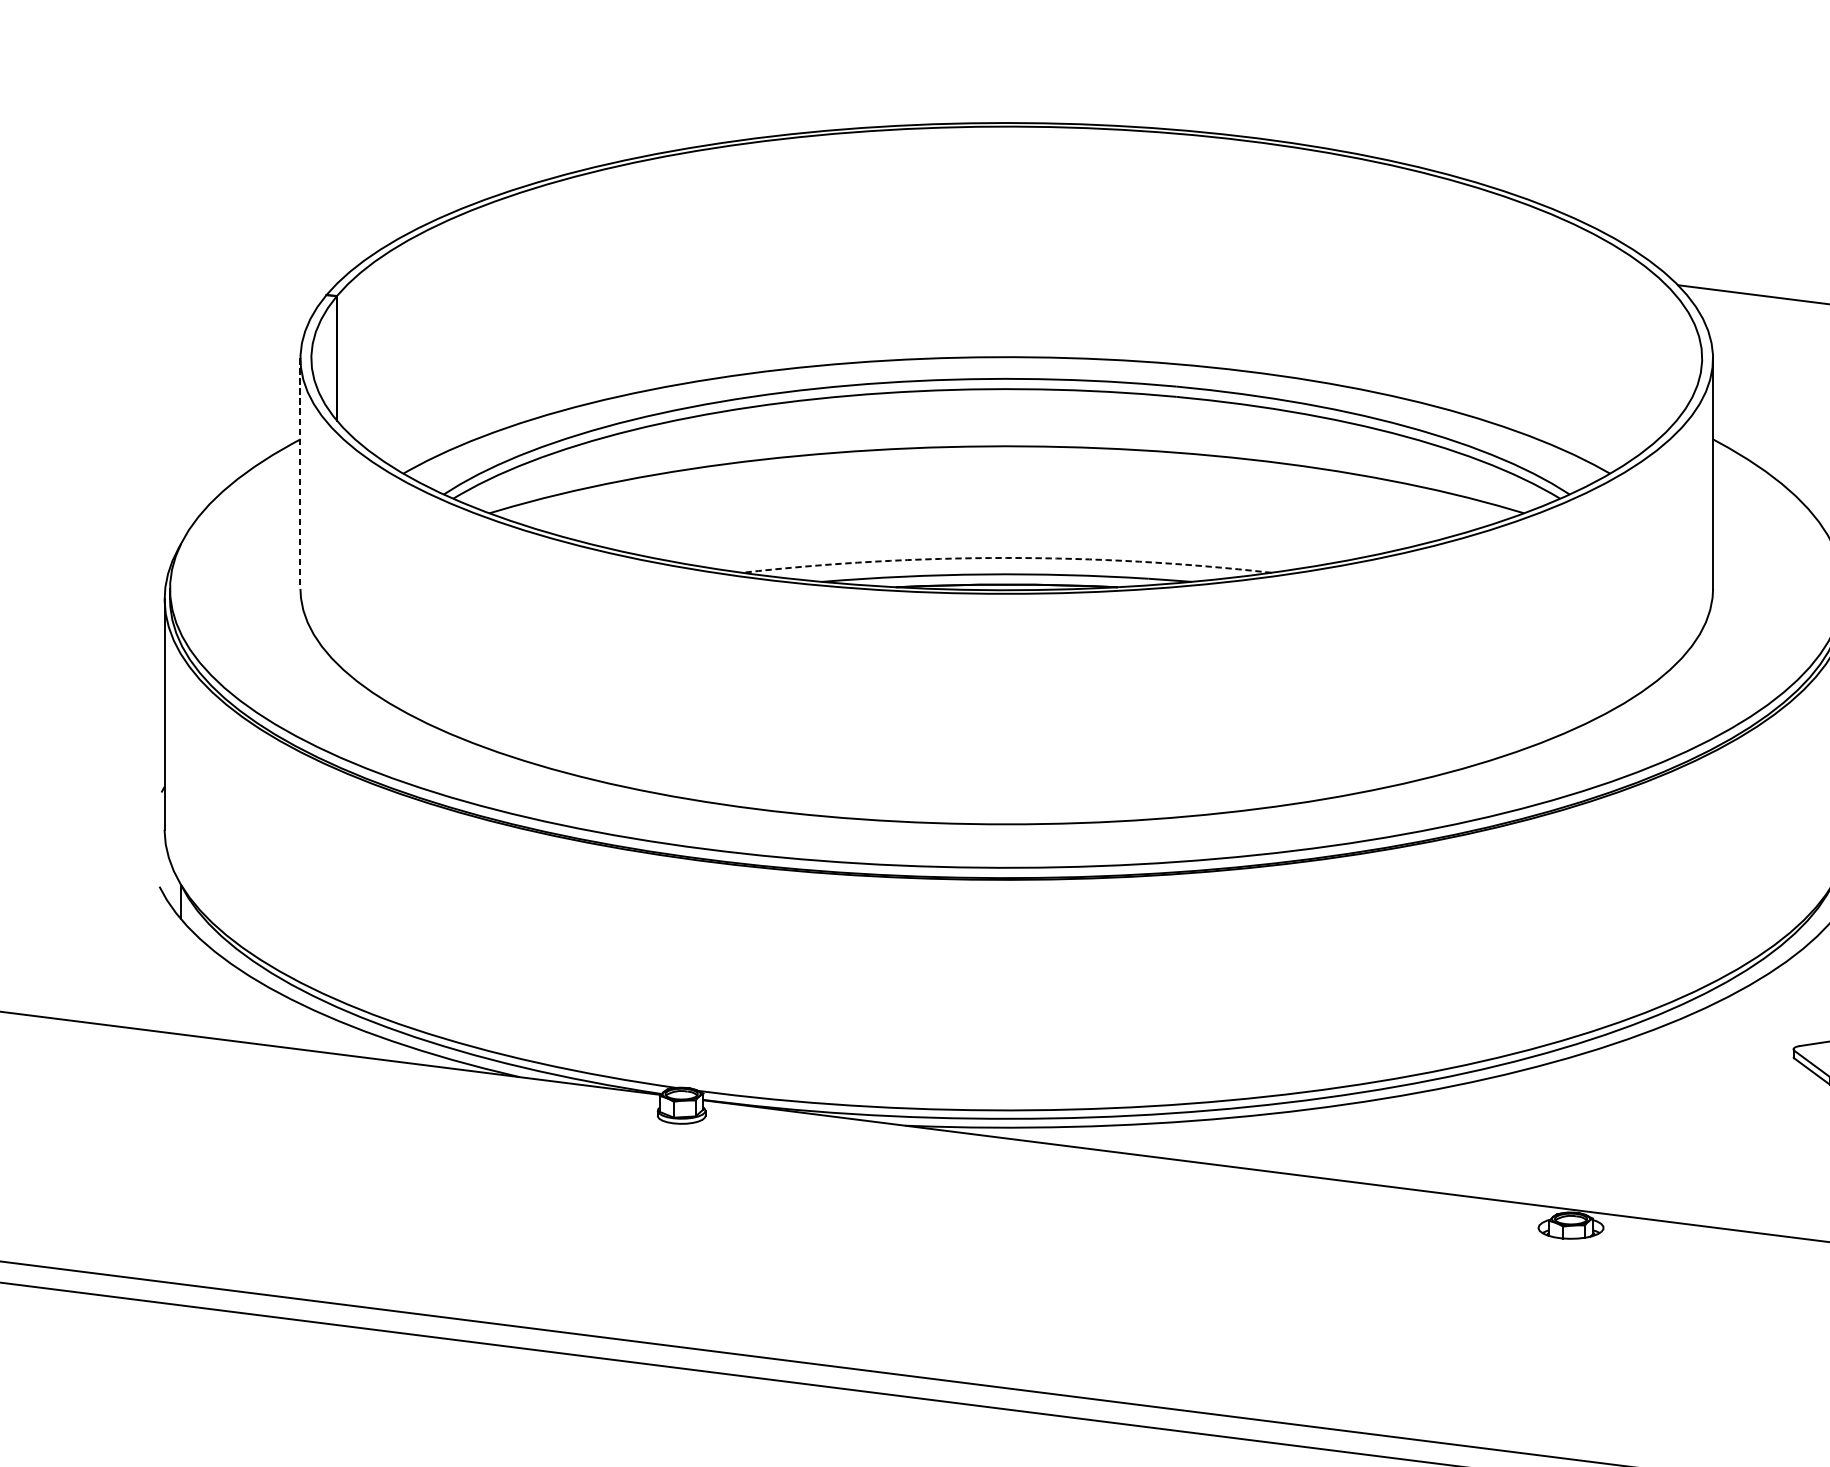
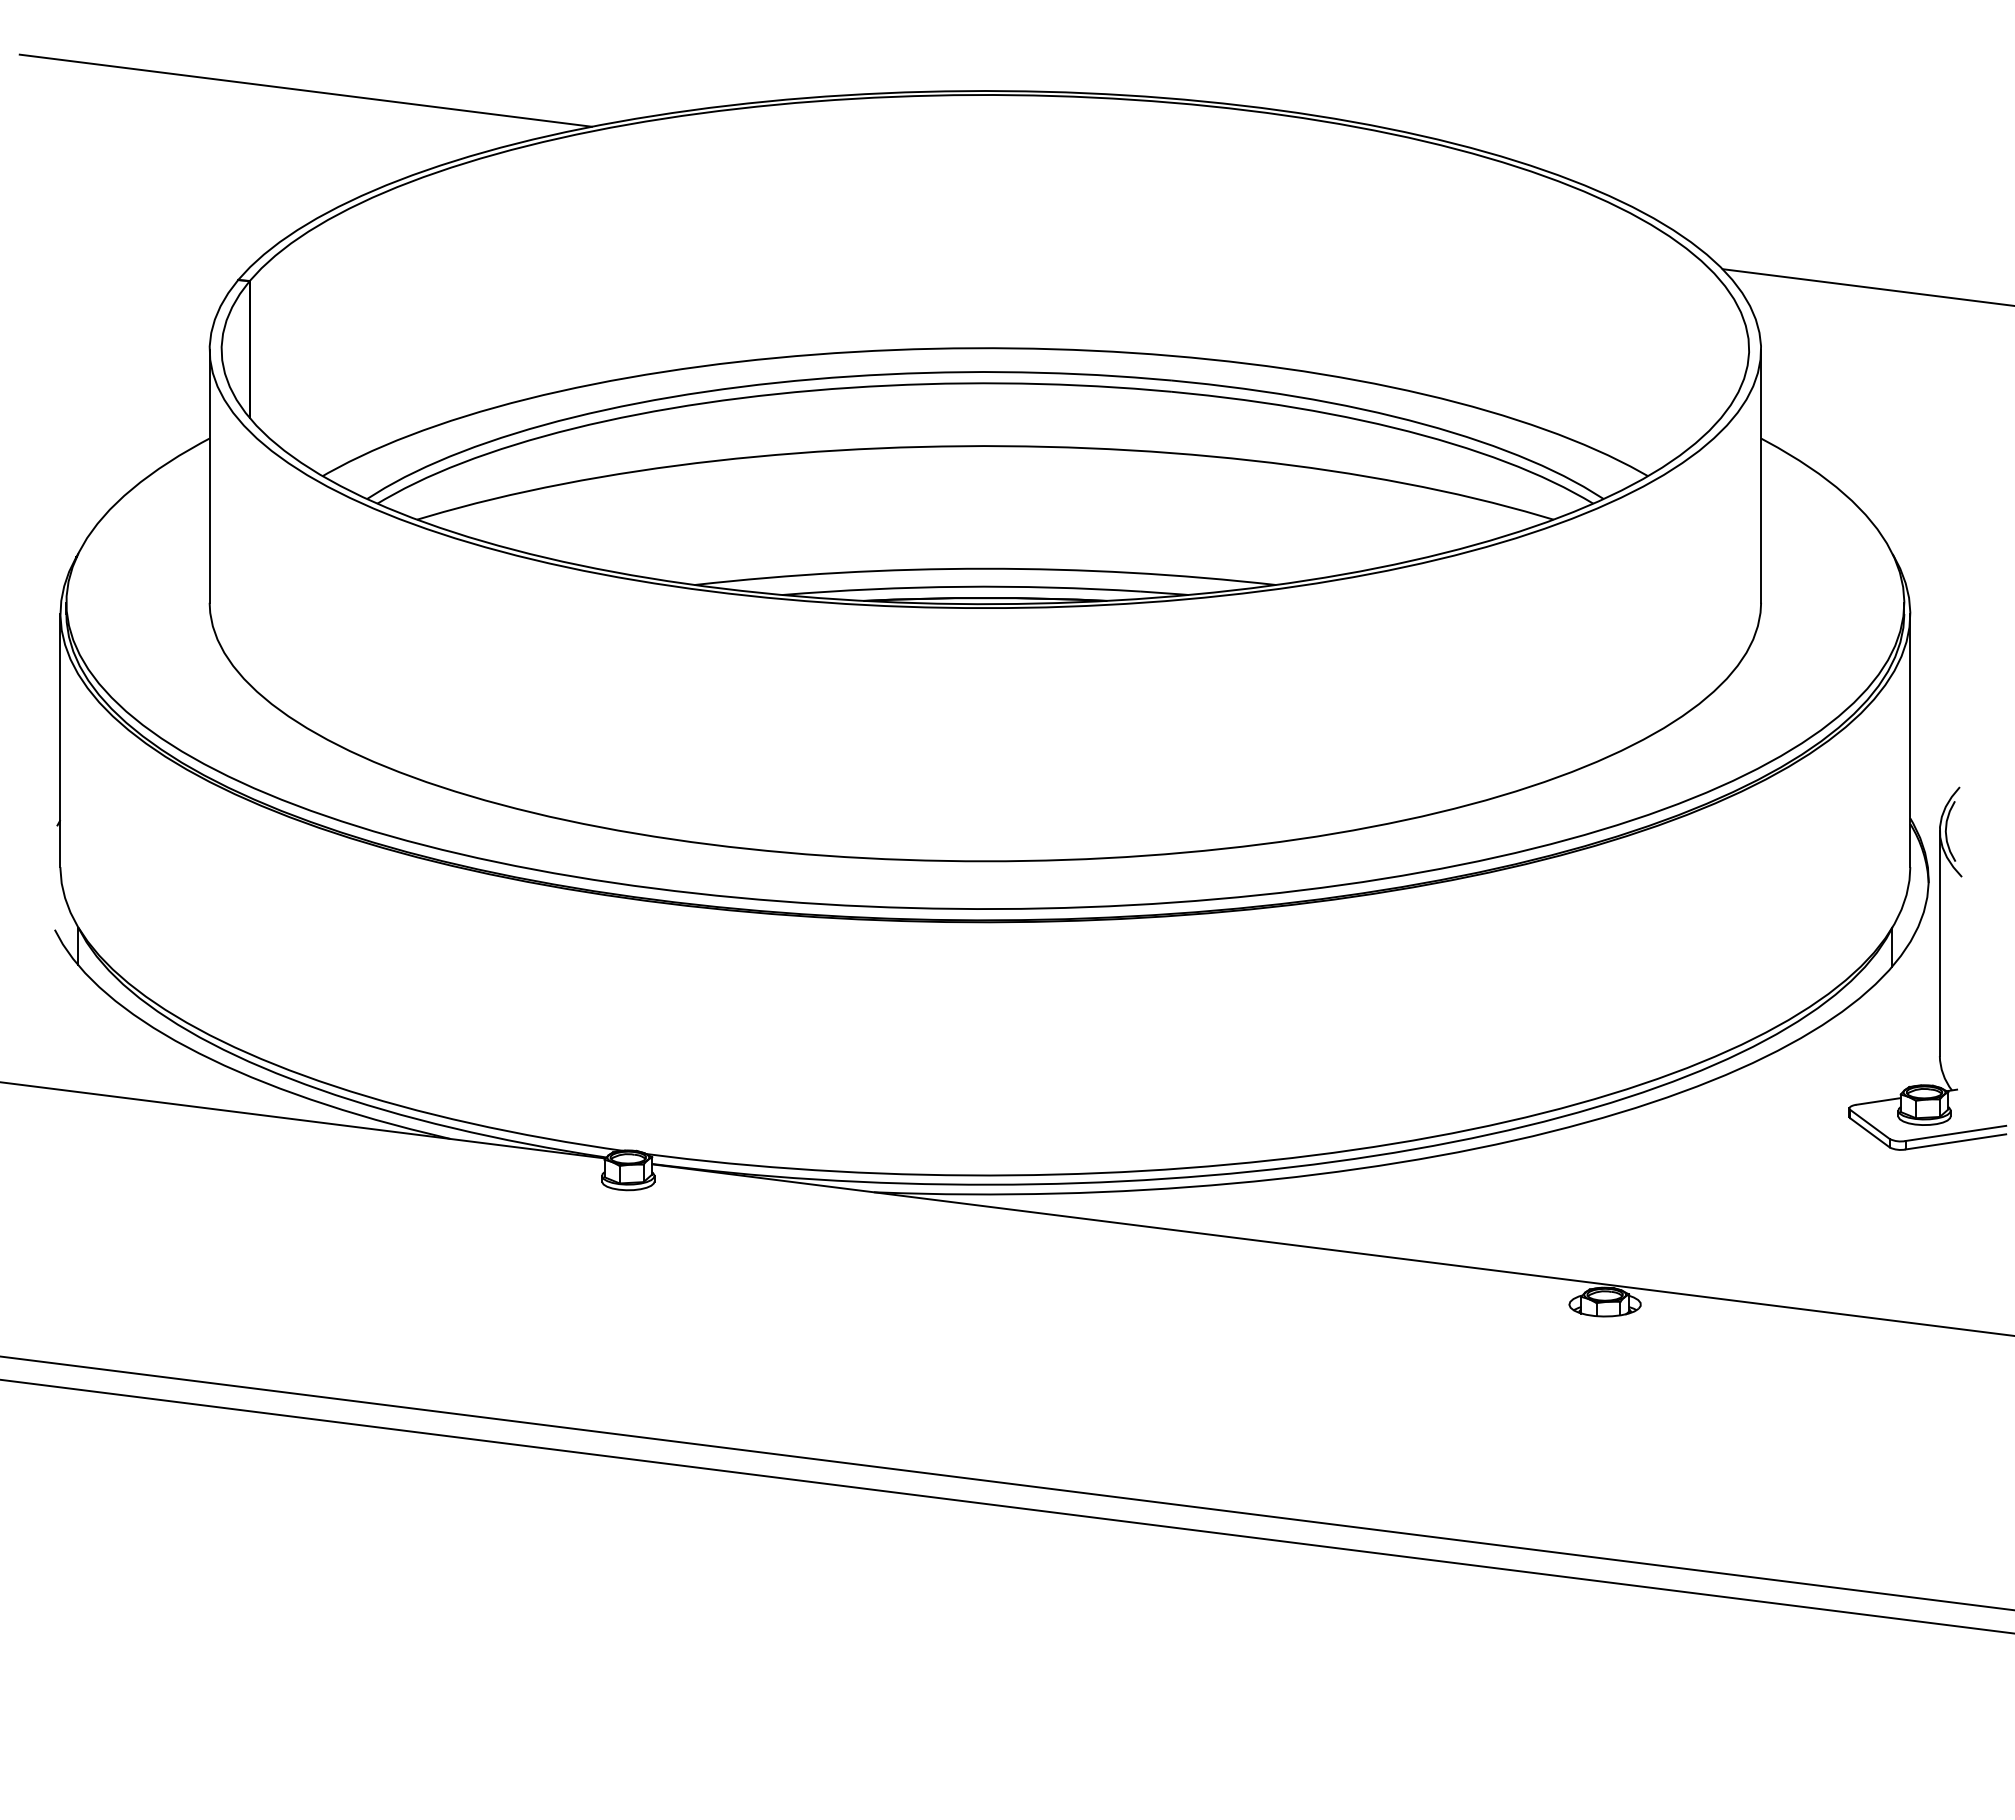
line: (387, 122) -> (305, 90), added
line: (300, 473) -> (209, 476), dashed -> solid
arc: (1006, 557) -> (985, 568), dashed -> solid

